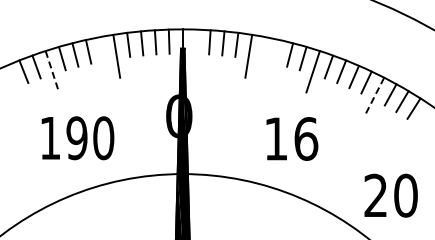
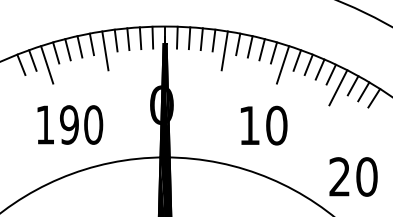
line: (195, 41) -> (176, 37), added
line: (101, 48) -> (91, 43), added
line: (263, 48) -> (238, 43), added
line: (276, 51) -> (249, 46), added
line: (52, 71) -> (47, 64), dashed -> solid
line: (374, 97) -> (338, 88), dashed -> solid
text: (306, 138) -> (277, 125), 16 -> 10

